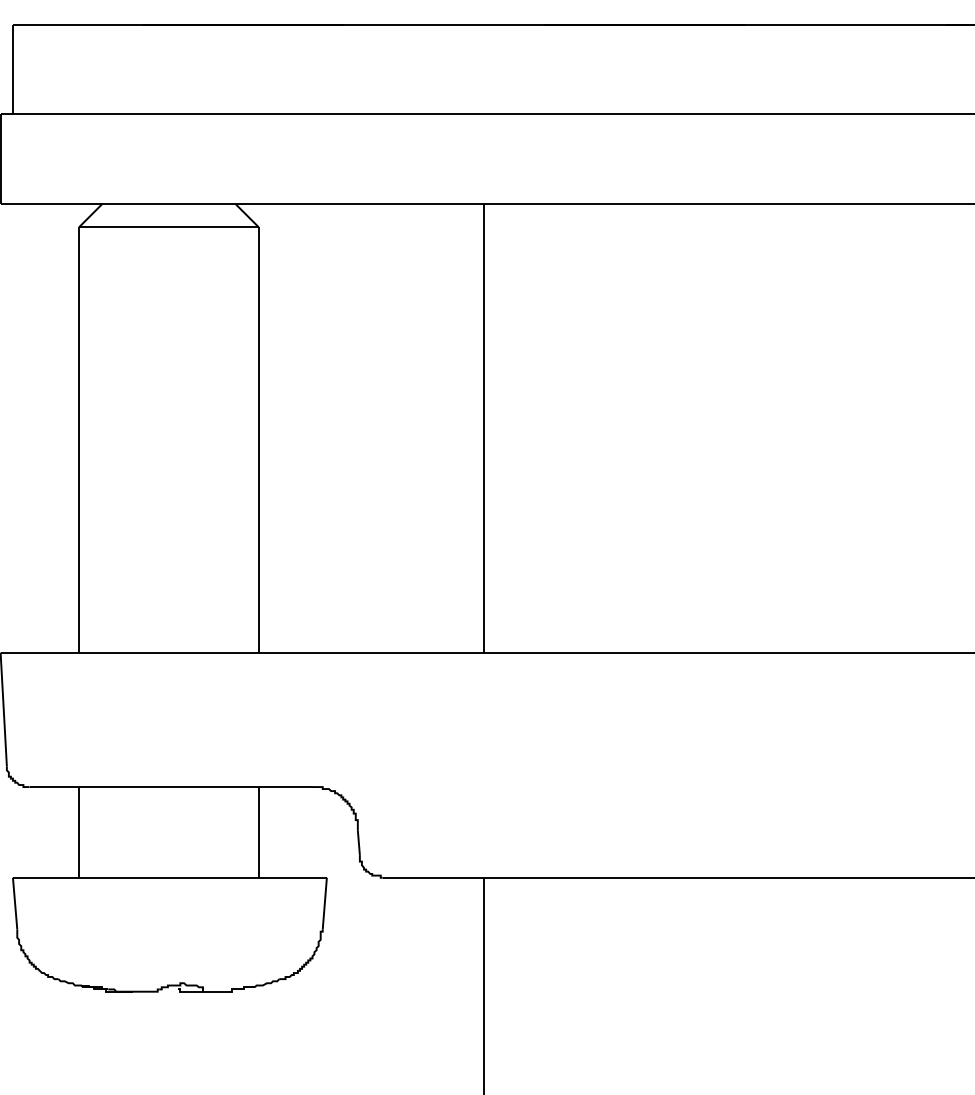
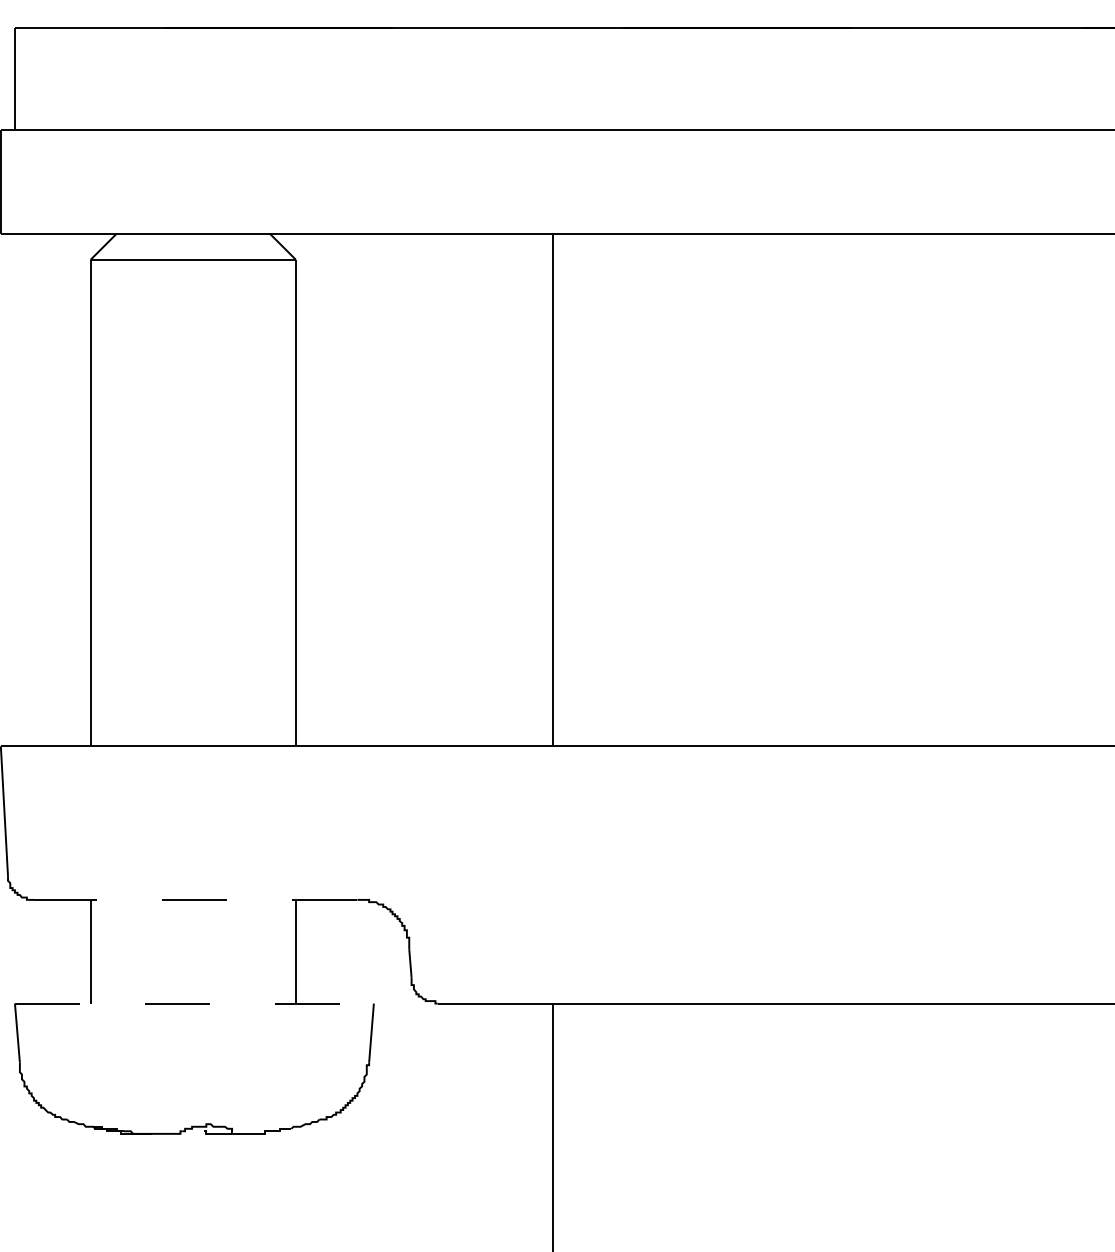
line: (170, 787) -> (195, 900), solid -> dashed
line: (169, 877) -> (193, 1003), solid -> dashed

